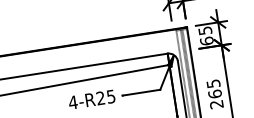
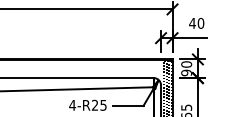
text: (205, 35) -> (186, 68), 65 -> 90

